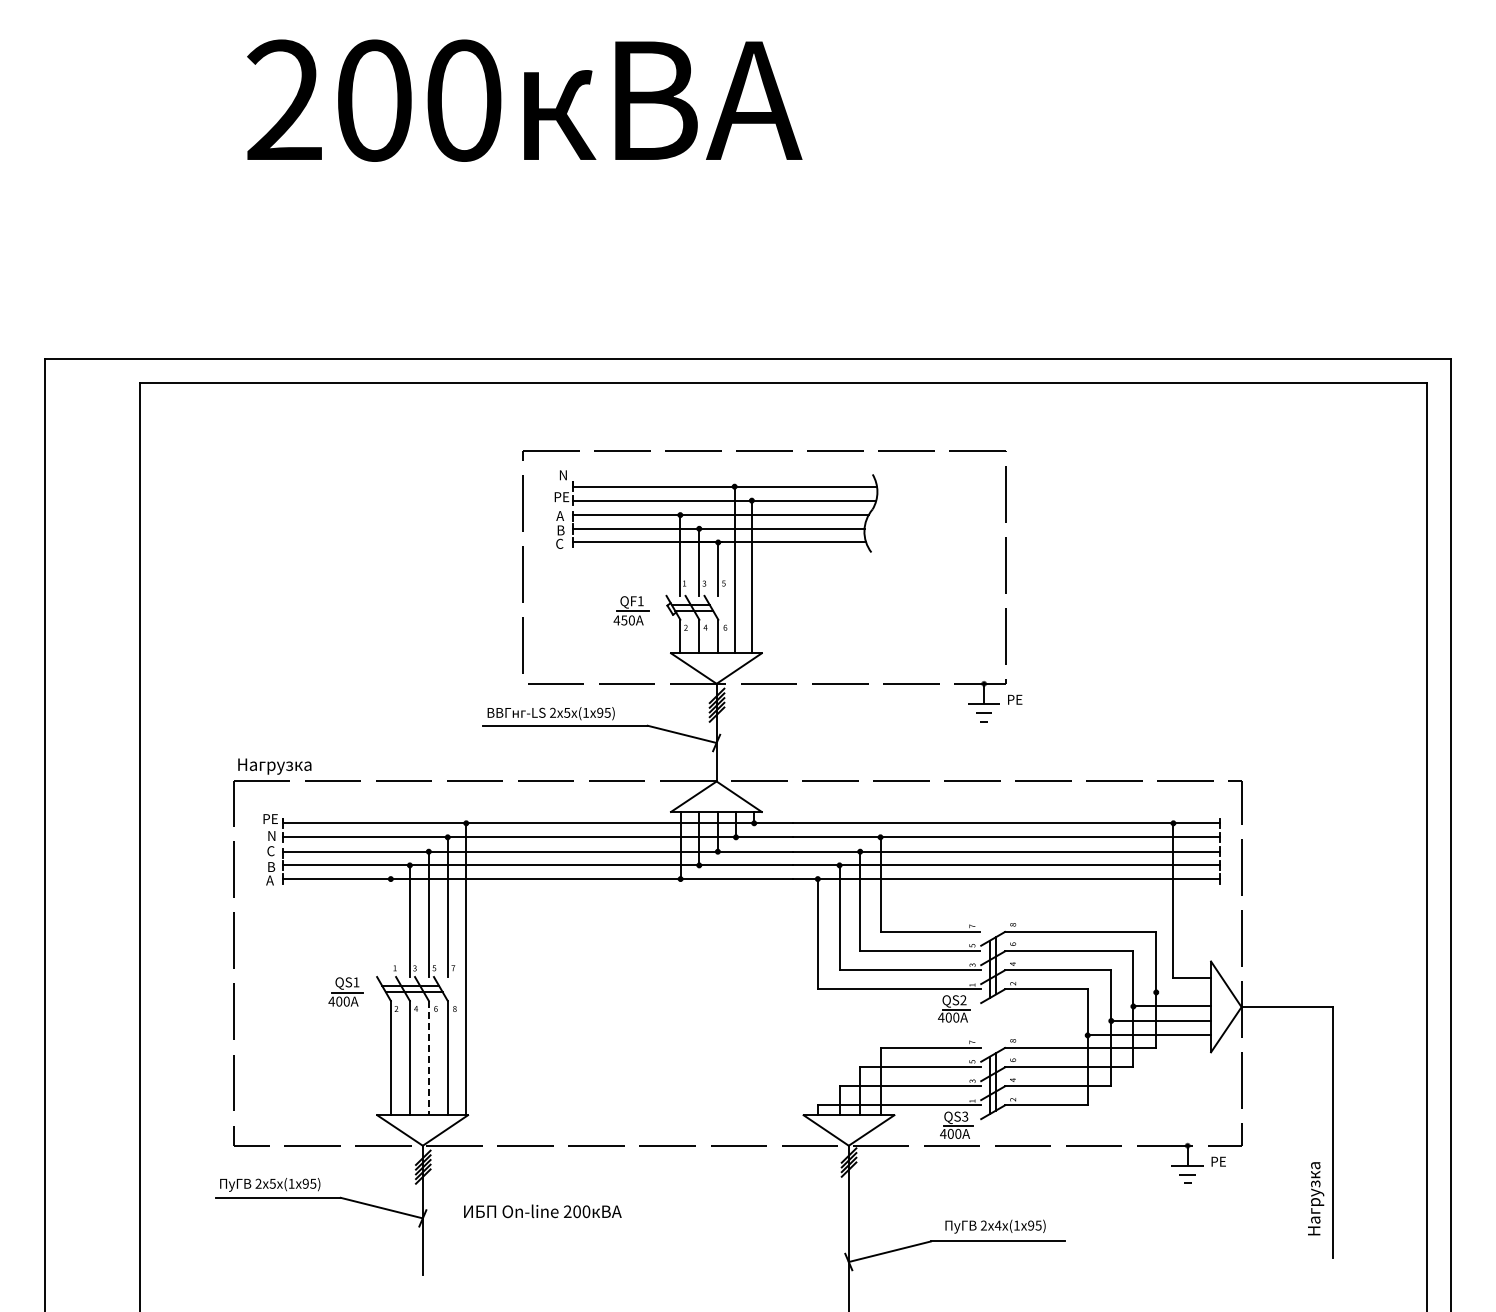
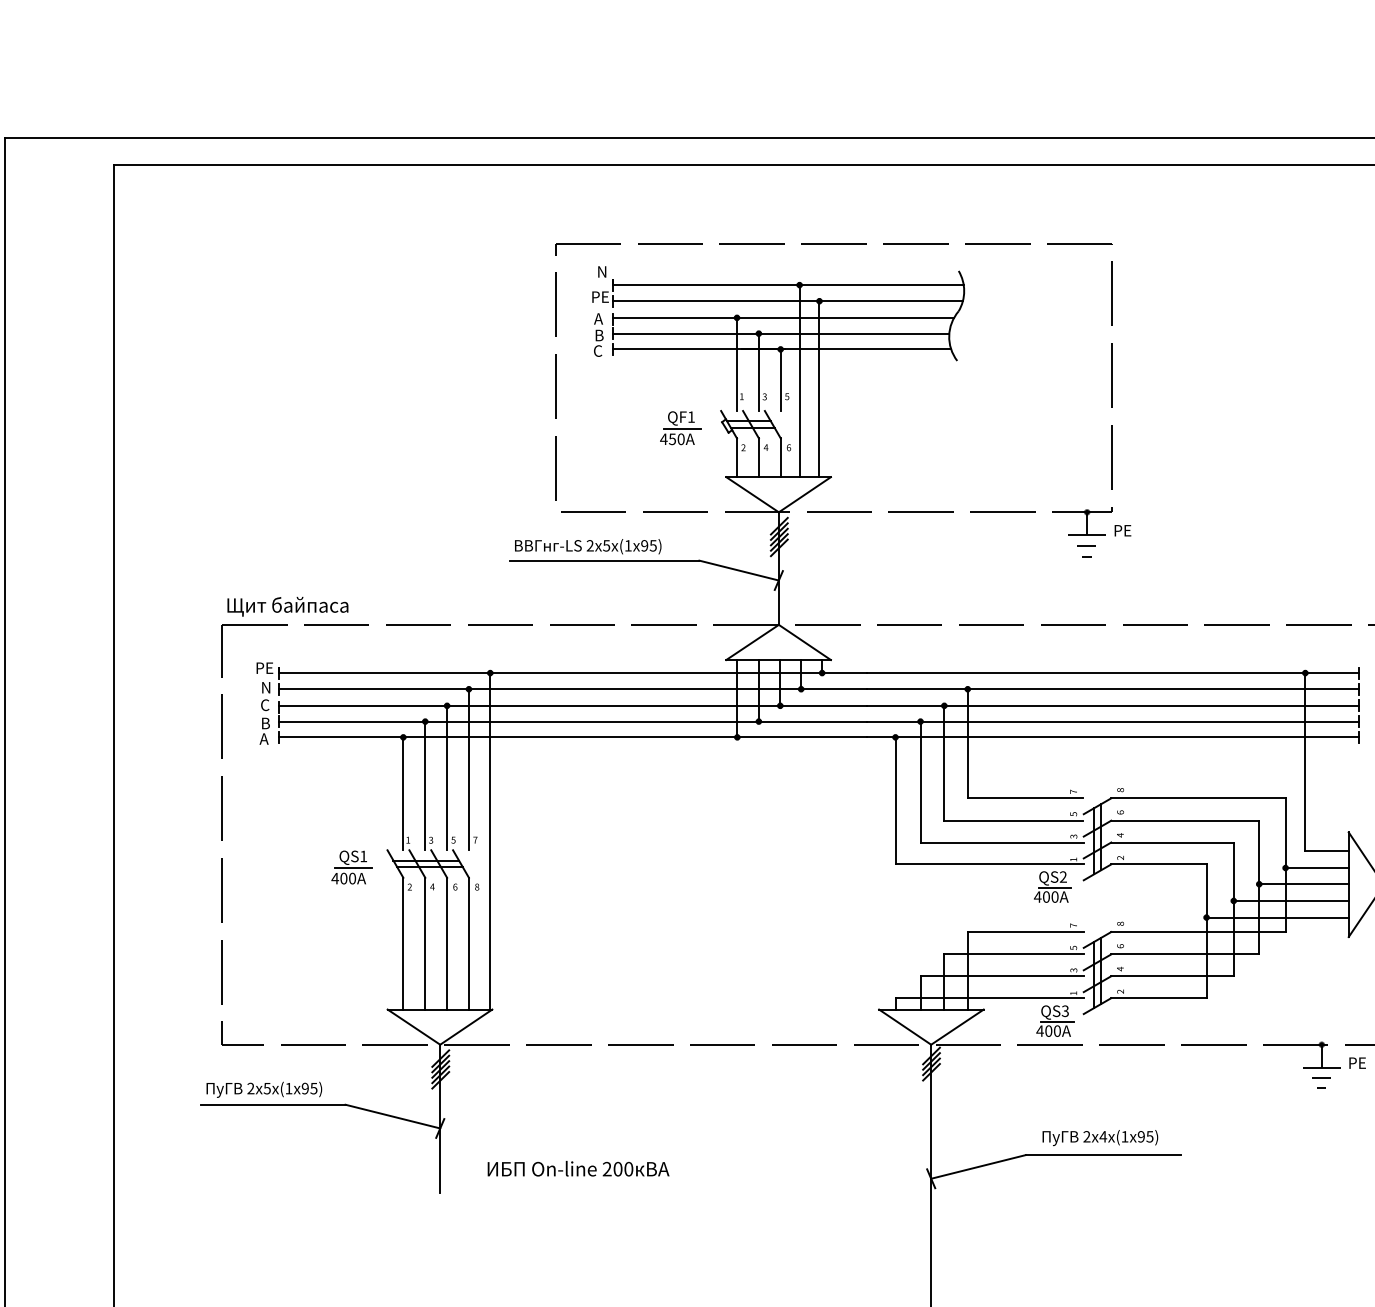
text: (291, 765) -> (288, 606), Нагрузка -> Щит байпаса
line: (390, 928) -> (402, 794), added
line: (1183, 992) -> (1316, 868), added
line: (428, 1058) -> (446, 944), dashed -> solid
text: (542, 1211) -> (578, 1168), moved

